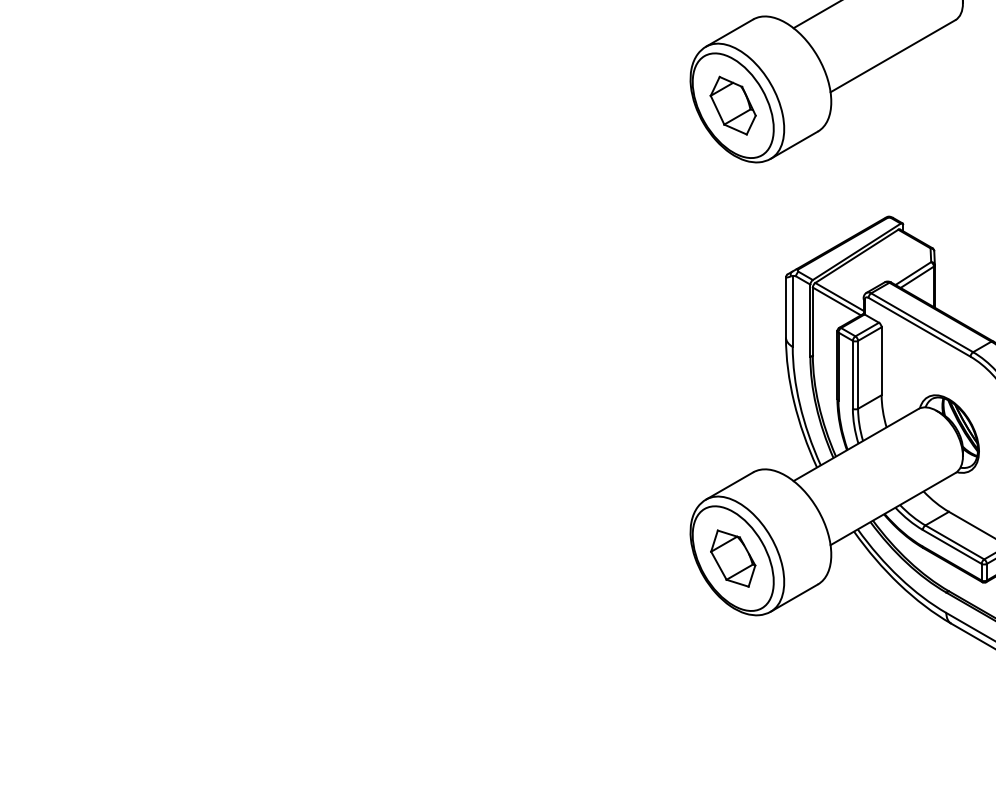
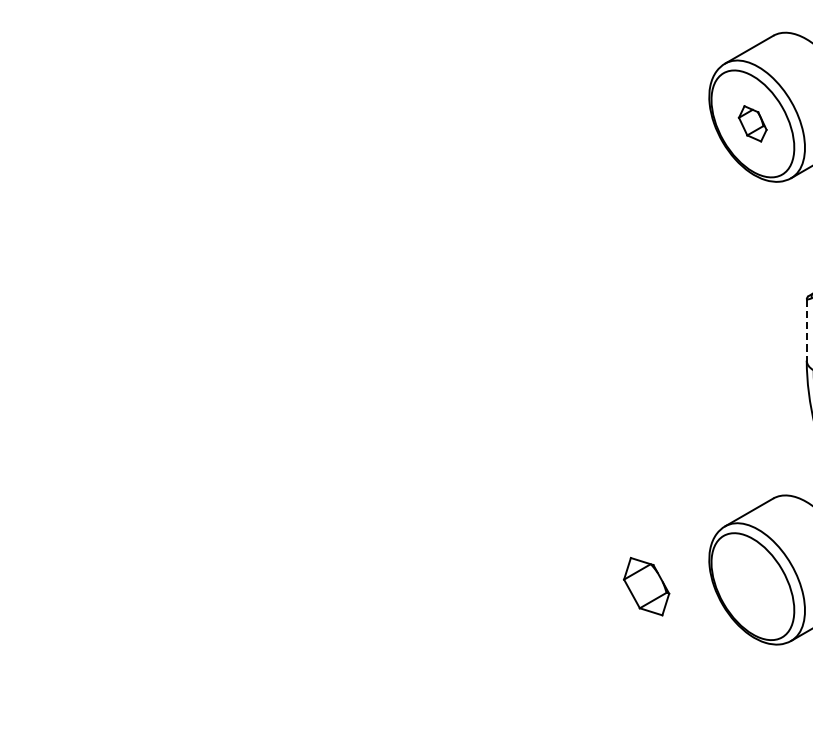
part: (732, 105) -> (752, 123), size x0.6
line: (785, 307) -> (806, 330), solid -> dashed
part: (733, 558) -> (646, 586), moved

